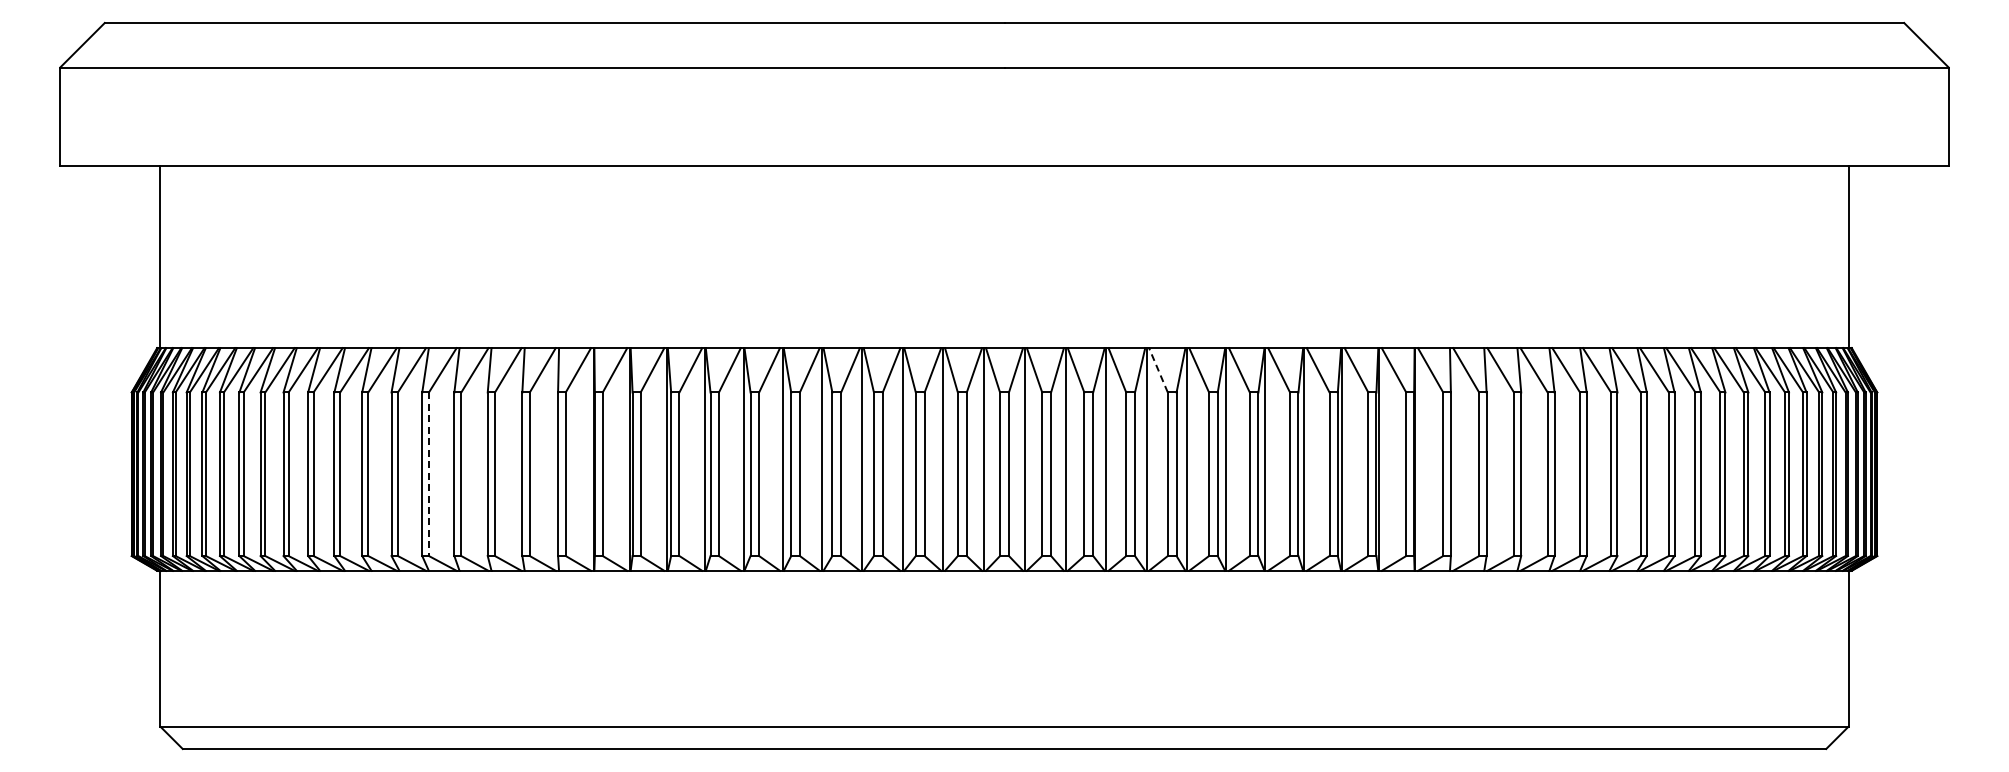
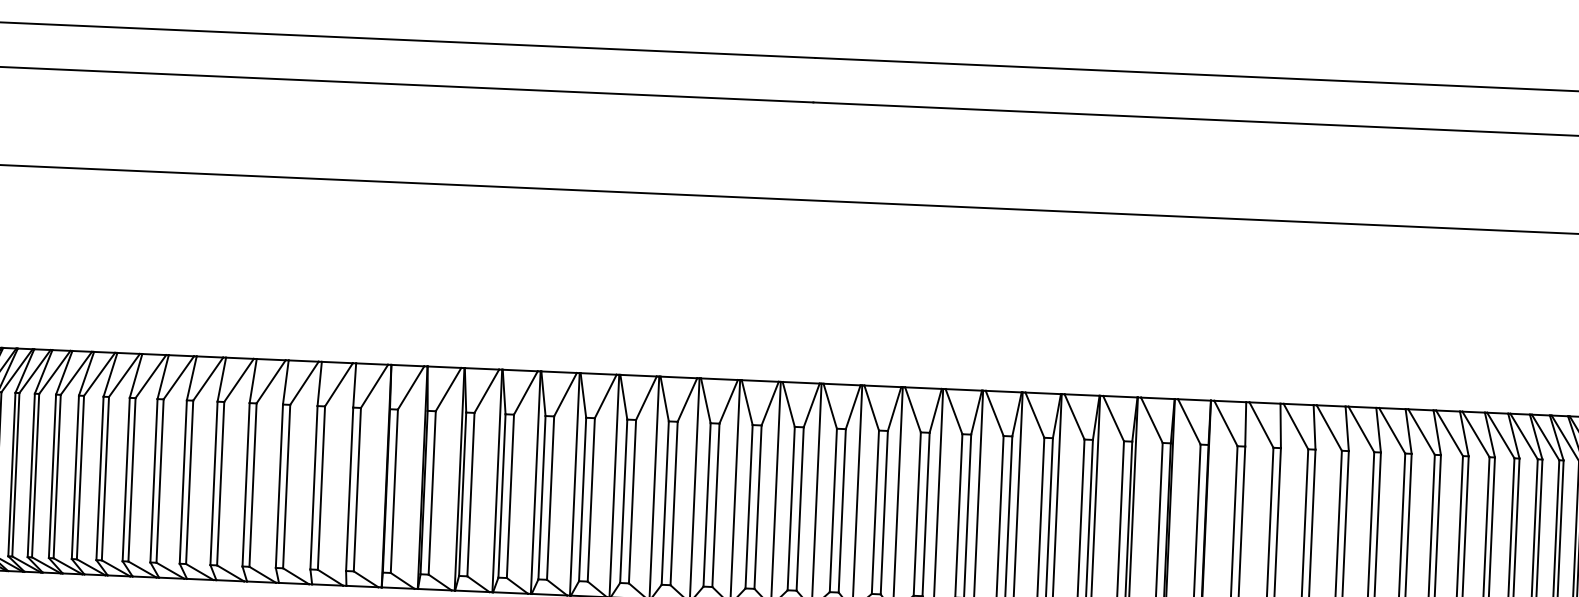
line: (1158, 369) -> (954, 410), dashed -> solid
line: (428, 474) -> (220, 483), dashed -> solid

